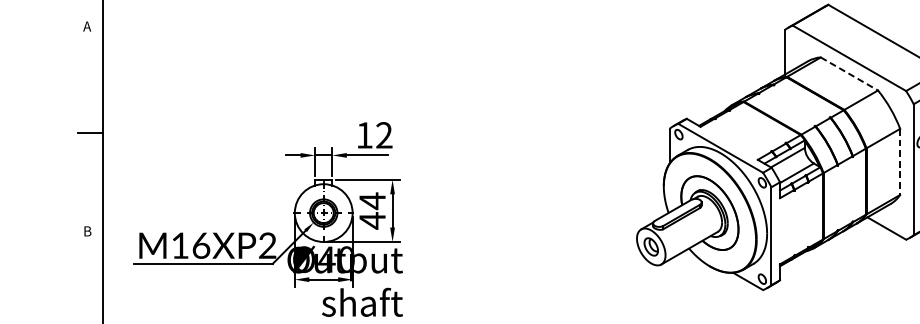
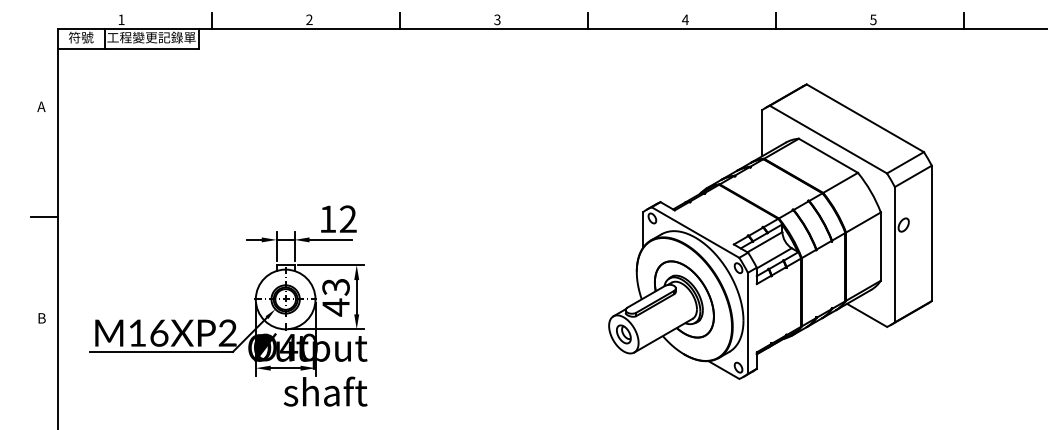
line: (849, 74) -> (828, 156), dashed -> solid
line: (899, 162) -> (880, 247), dashed -> solid
text: (372, 201) -> (335, 287), 44 -> 43

